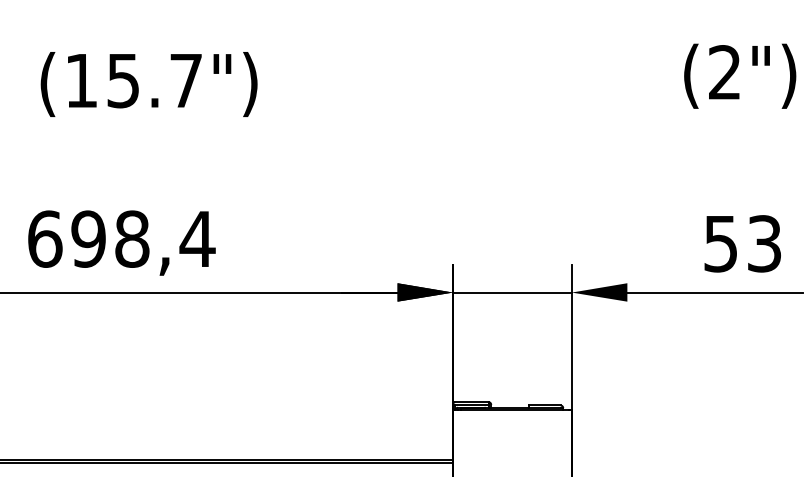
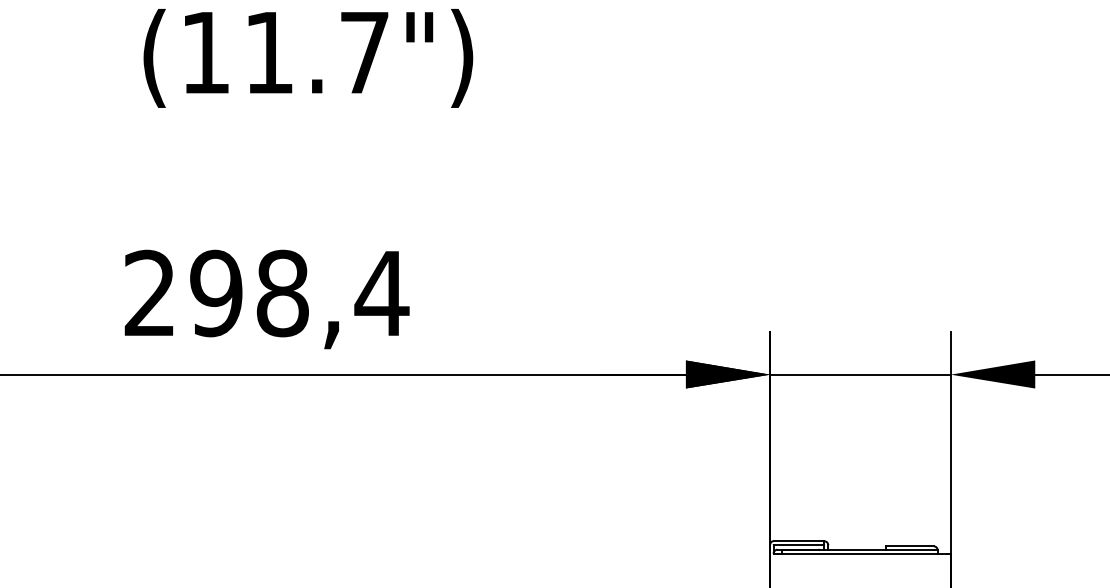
text: (122, 81) -> (267, 53), (15.7") -> (11.7")
text: (45, 238) -> (150, 292), 698,4 -> 298,4

